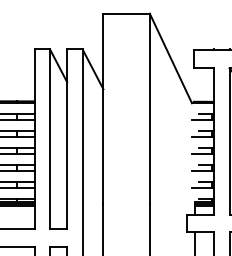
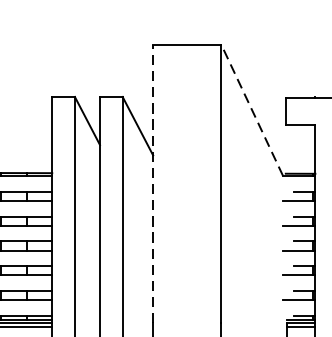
line: (170, 58) -> (251, 110), solid -> dashed
line: (103, 108) -> (153, 183), solid -> dashed

